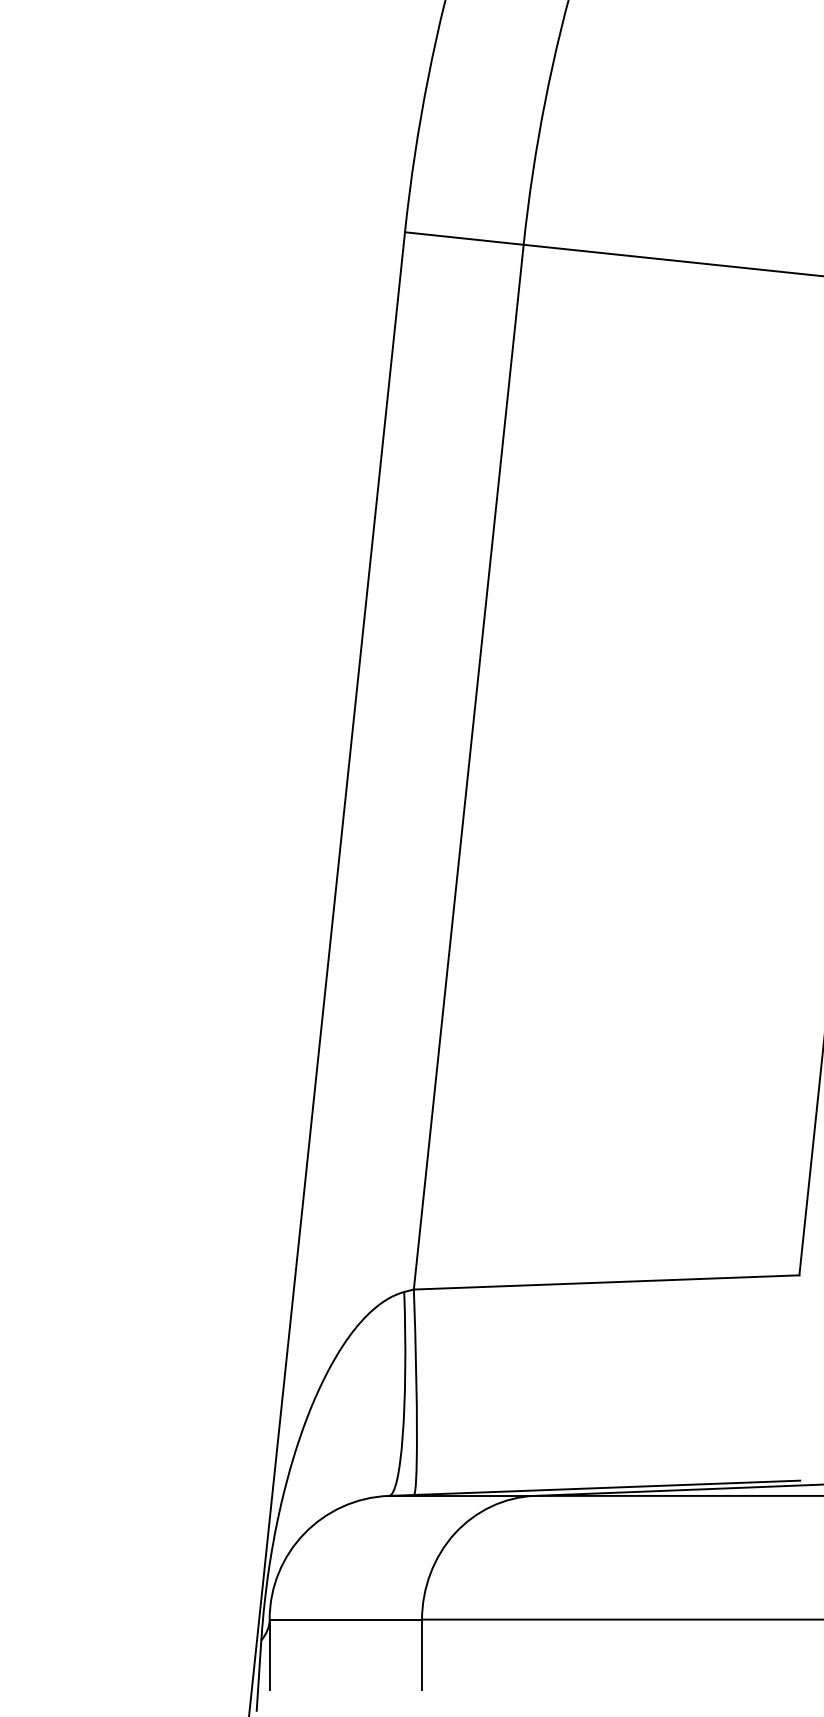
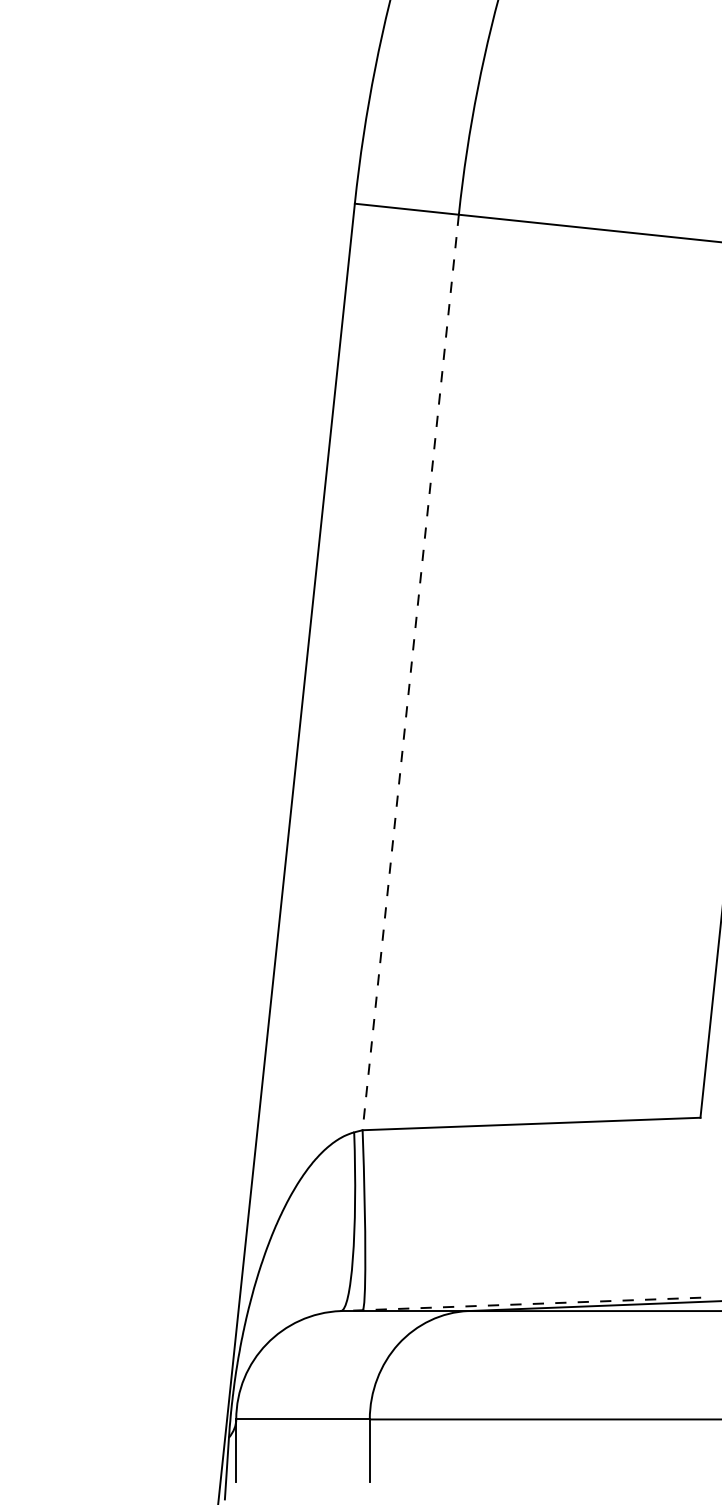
line: (468, 767) -> (410, 672), solid -> dashed
line: (594, 1488) -> (520, 1304), solid -> dashed

